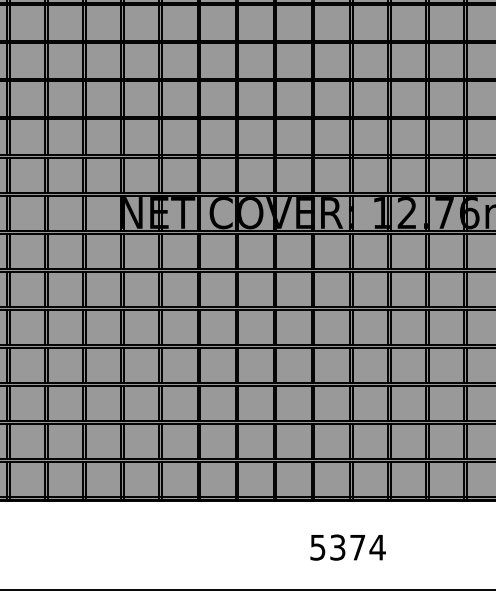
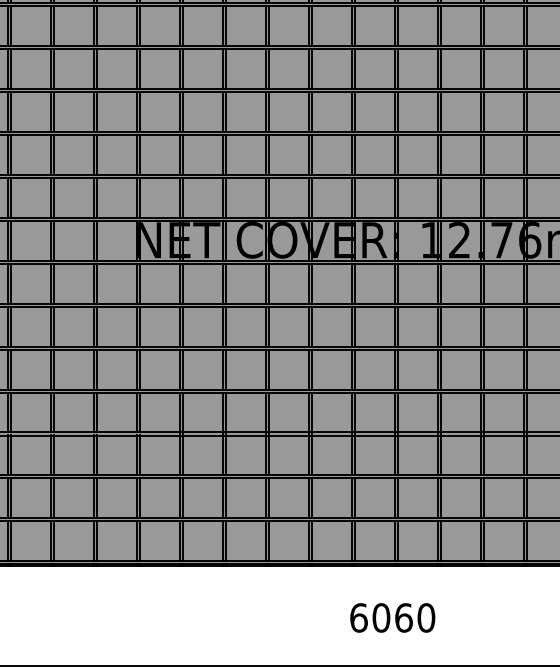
text: (347, 547) -> (392, 617), 5374 -> 6060

